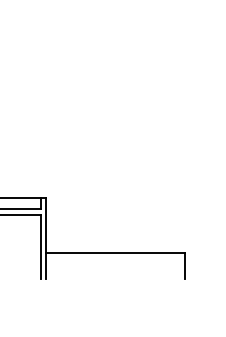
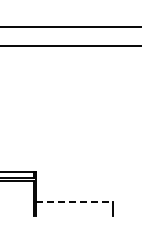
line: (115, 252) -> (74, 201), solid -> dashed

